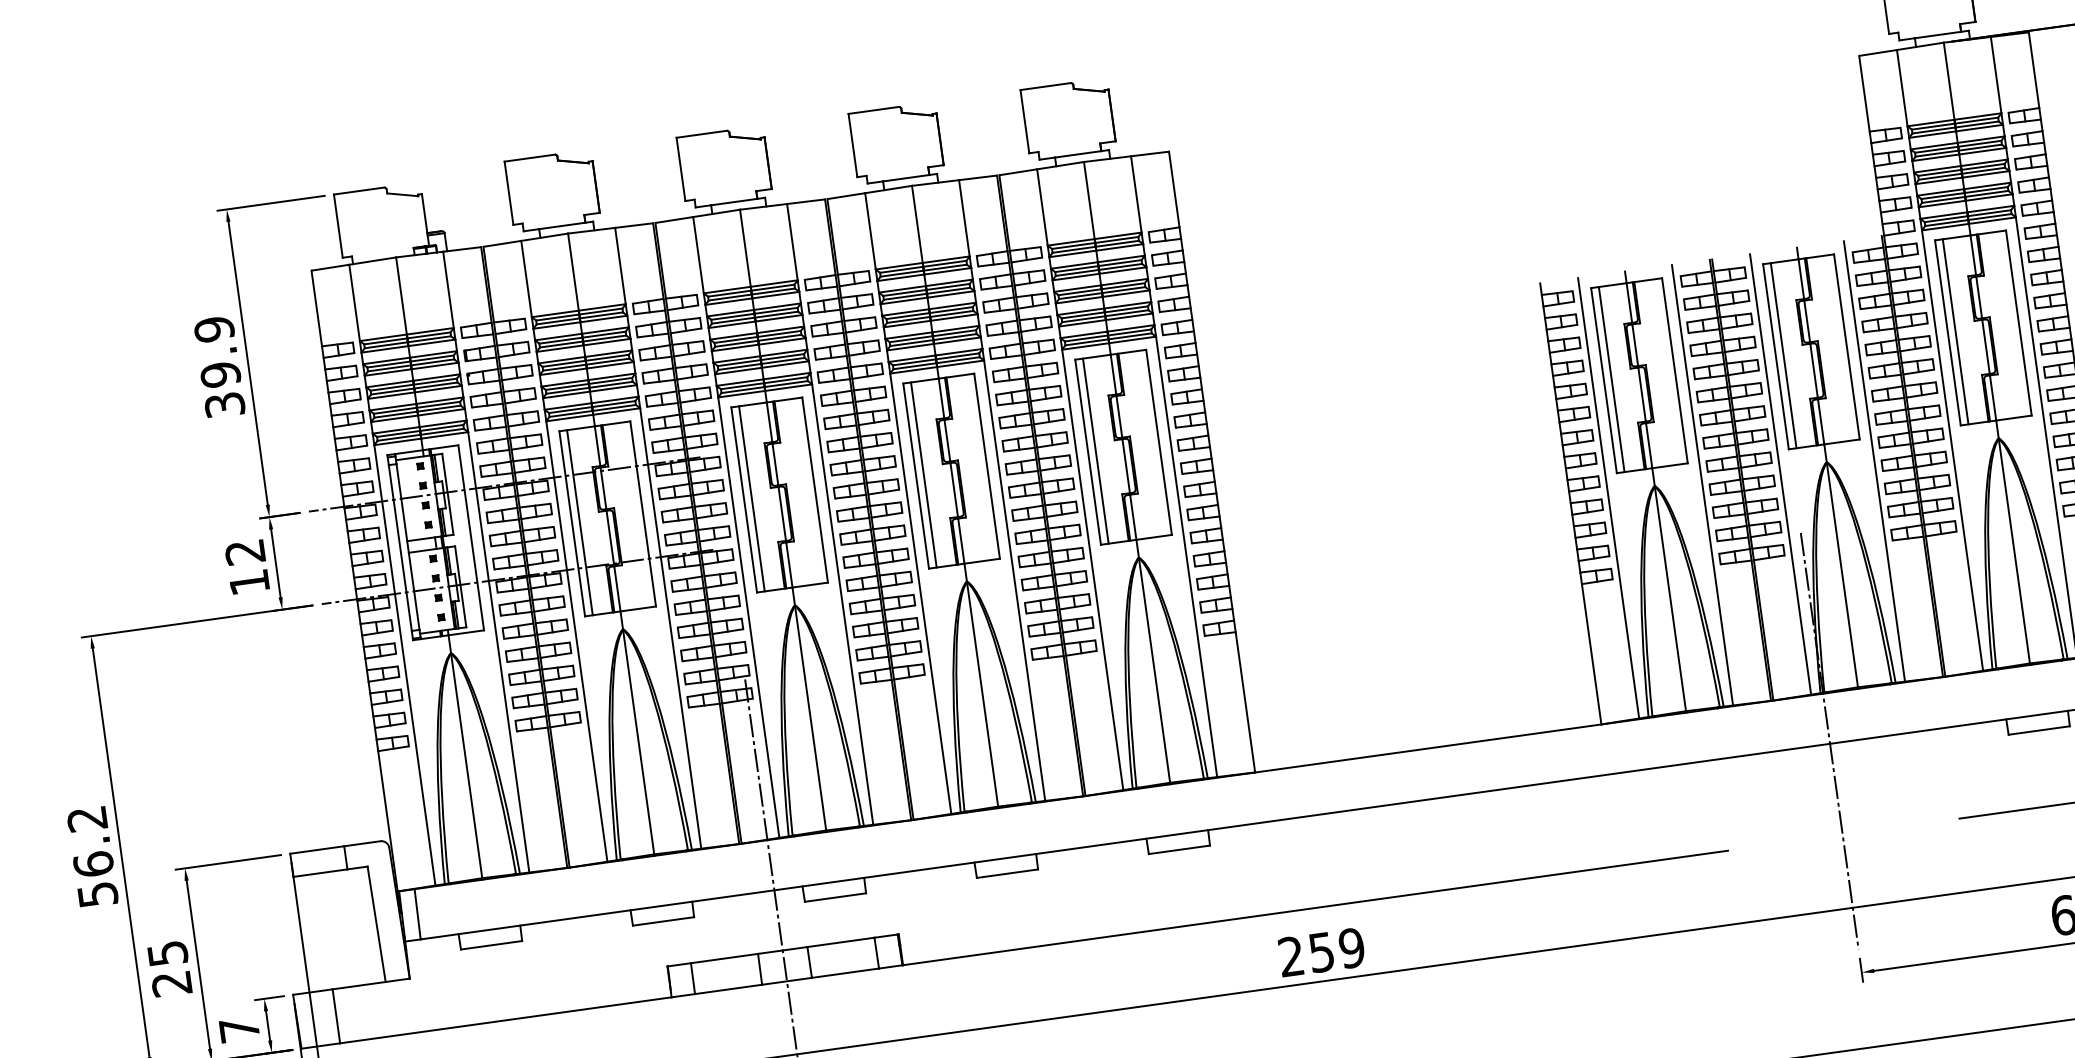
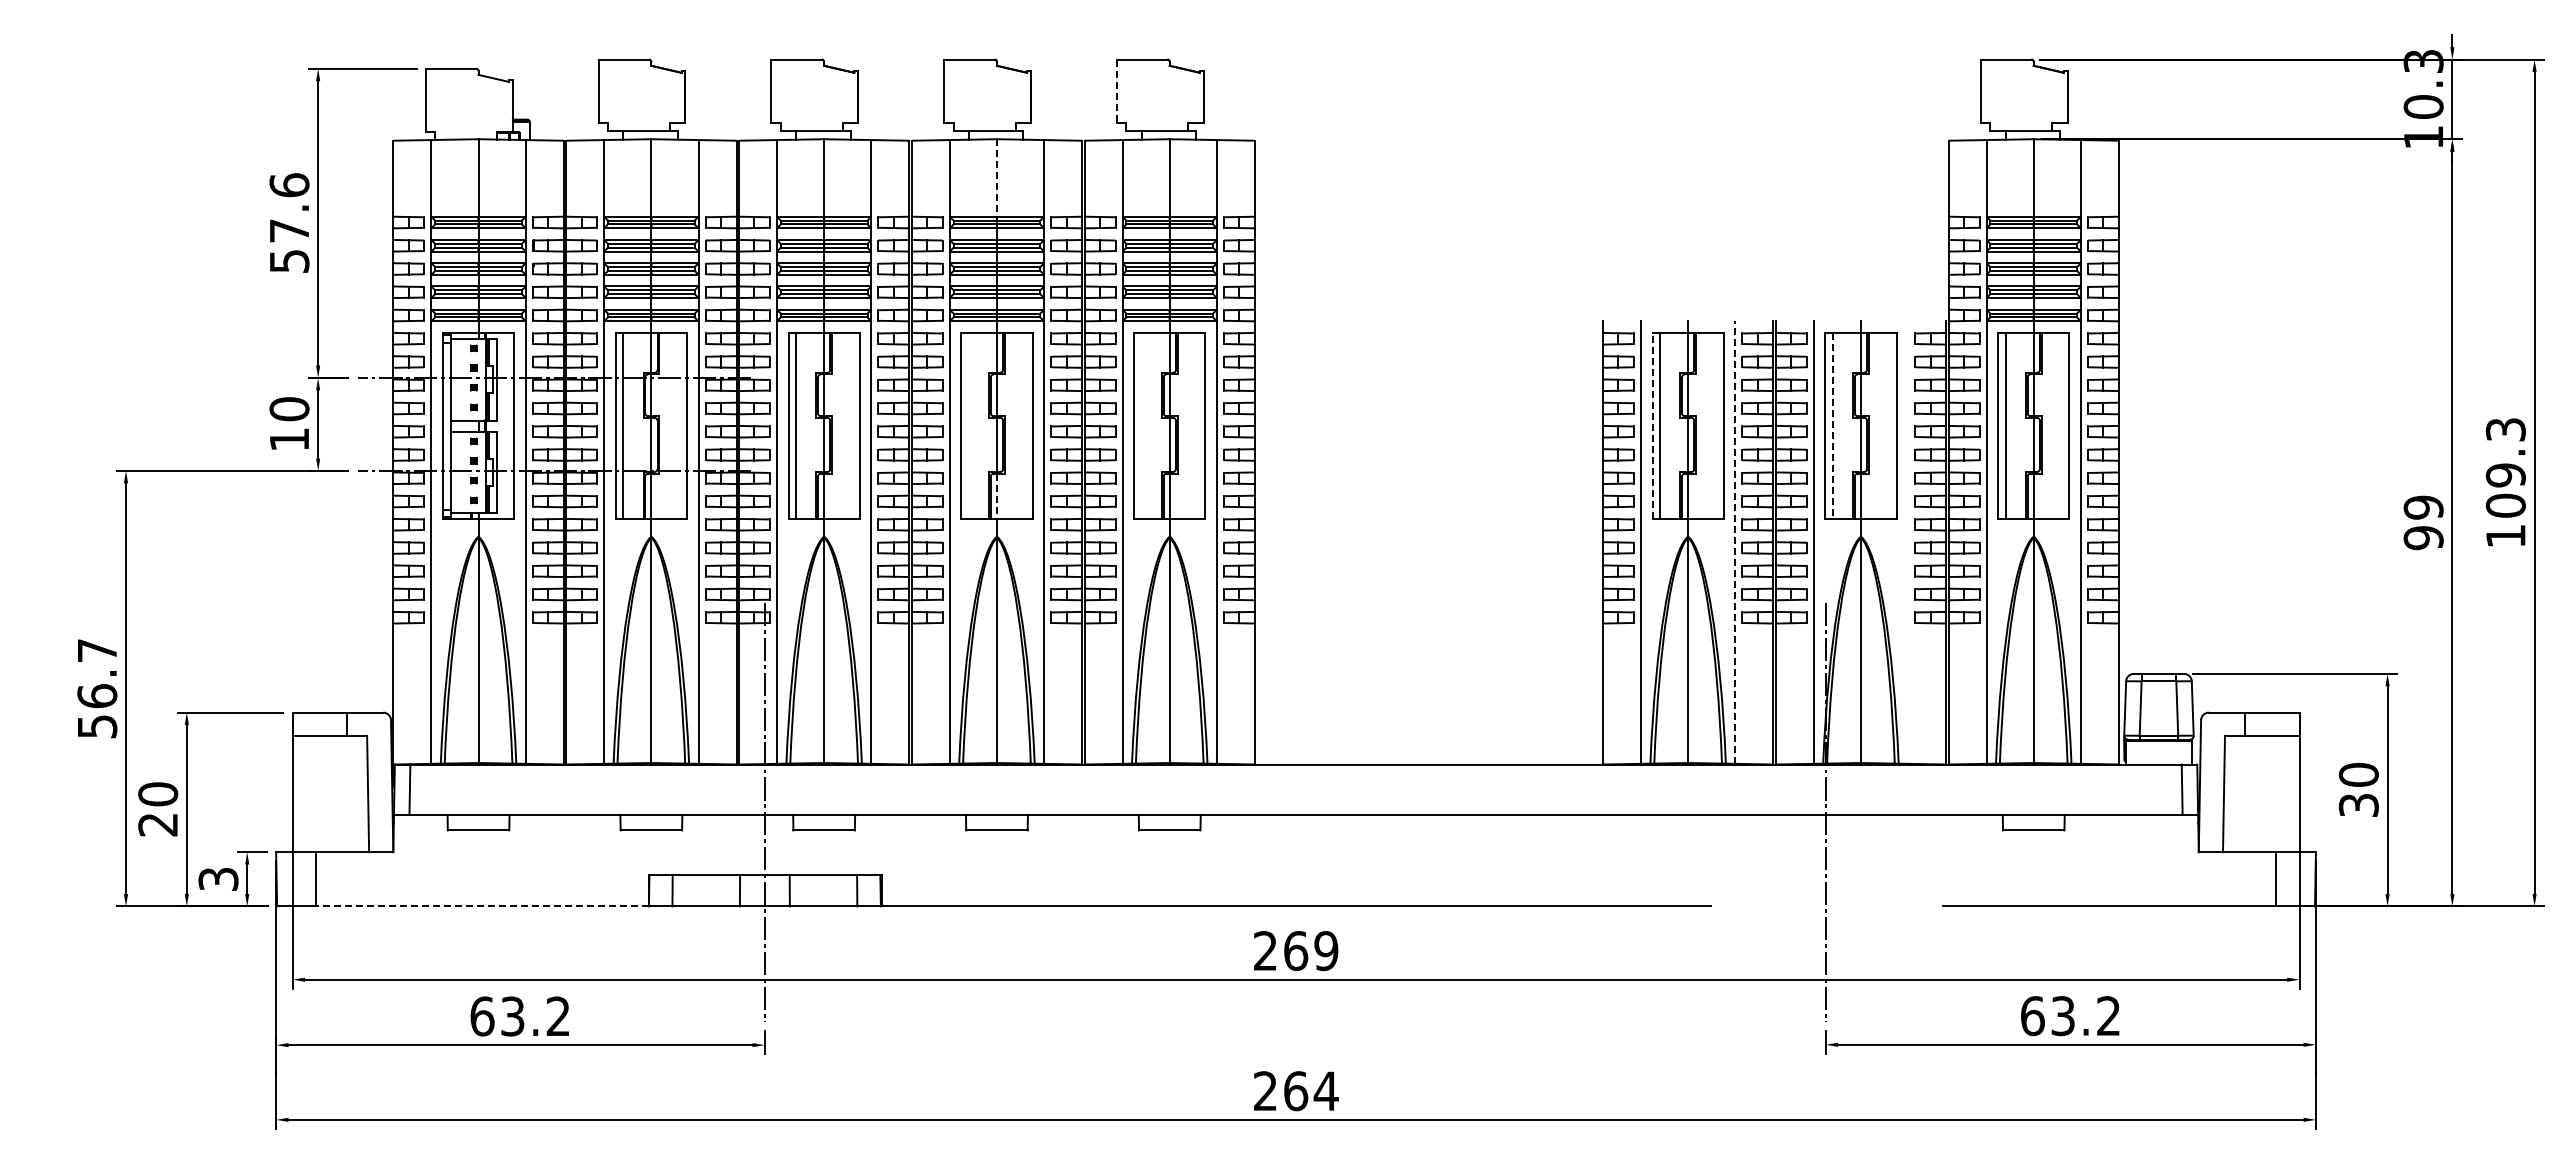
line: (1025, 121) -> (1117, 91), solid -> dashed
line: (916, 223) -> (996, 177), solid -> dashed
line: (1784, 355) -> (1833, 425), solid -> dashed
text: (219, 366) -> (289, 222), 39.9 -> 57.6
line: (1603, 380) -> (1652, 425), solid -> dashed
line: (1095, 450) -> (1141, 425), removed
line: (1874, 461) -> (1908, 542), removed
line: (924, 474) -> (969, 425), removed
line: (1702, 485) -> (1735, 542), solid -> dashed
line: (960, 541) -> (996, 496), solid -> dashed
text: (245, 552) -> (289, 409), 12 -> 10
text: (86, 818) -> (96, 650), 56.2 -> 56.7
text: (1322, 952) -> (1296, 951), 259 -> 269
text: (168, 953) -> (158, 794), 25 -> 20
line: (506, 1020) -> (482, 906), solid -> dashed
text: (239, 1030) -> (218, 879), 7 -> 3

